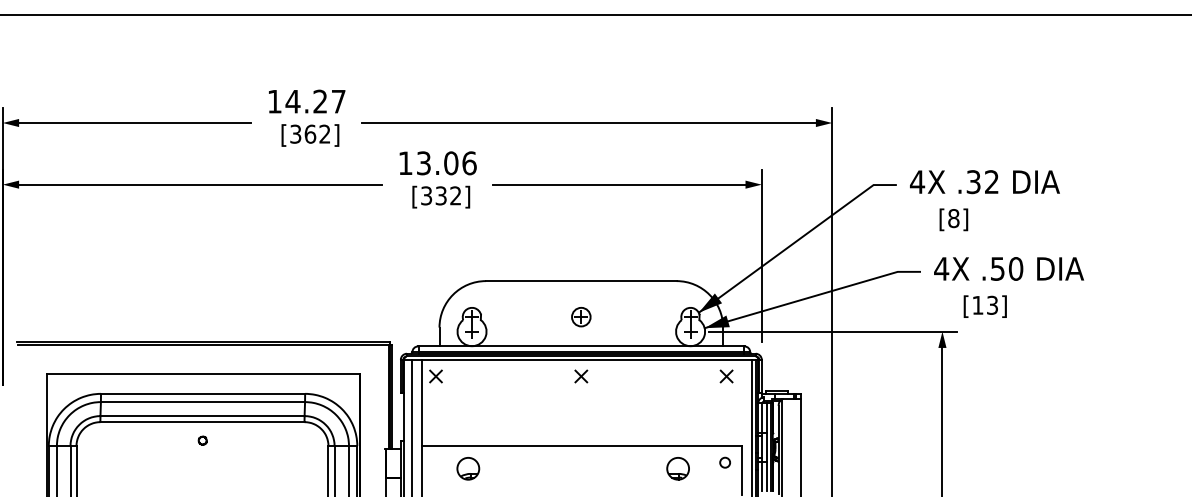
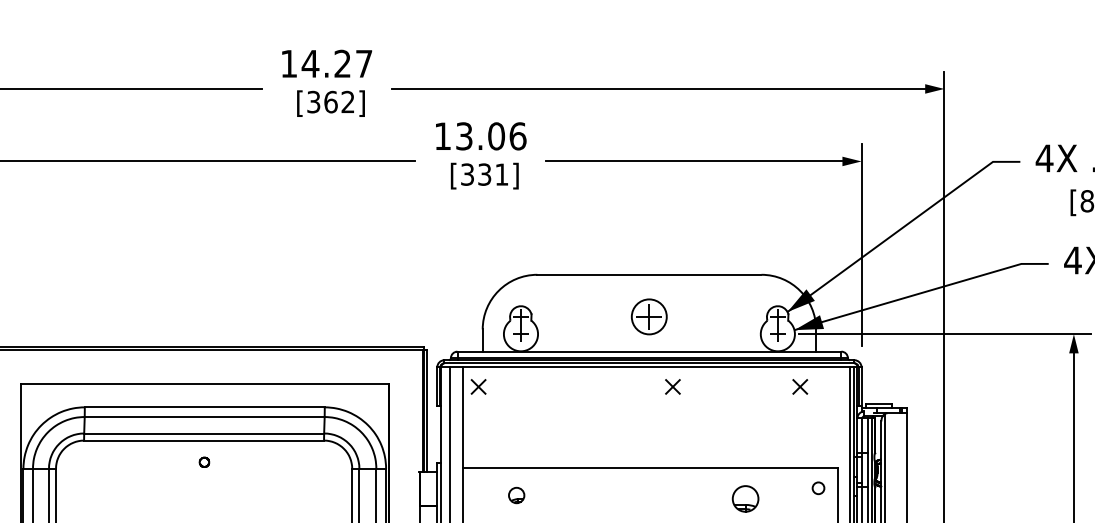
text: (455, 195) -> (501, 174), [332] -> [331]
part: (581, 317) -> (649, 317), size x1.6
part: (581, 376) -> (673, 386), moved
part: (726, 376) -> (800, 386), moved
part: (468, 468) -> (516, 495), size x0.6
part: (677, 468) -> (744, 498), moved

